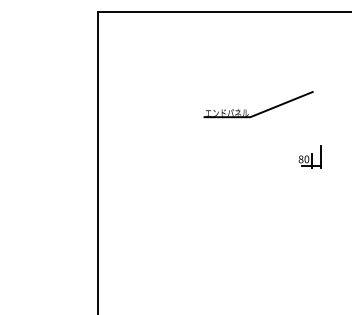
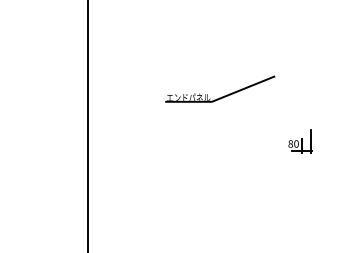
part: (261, 111) -> (223, 96), moved

